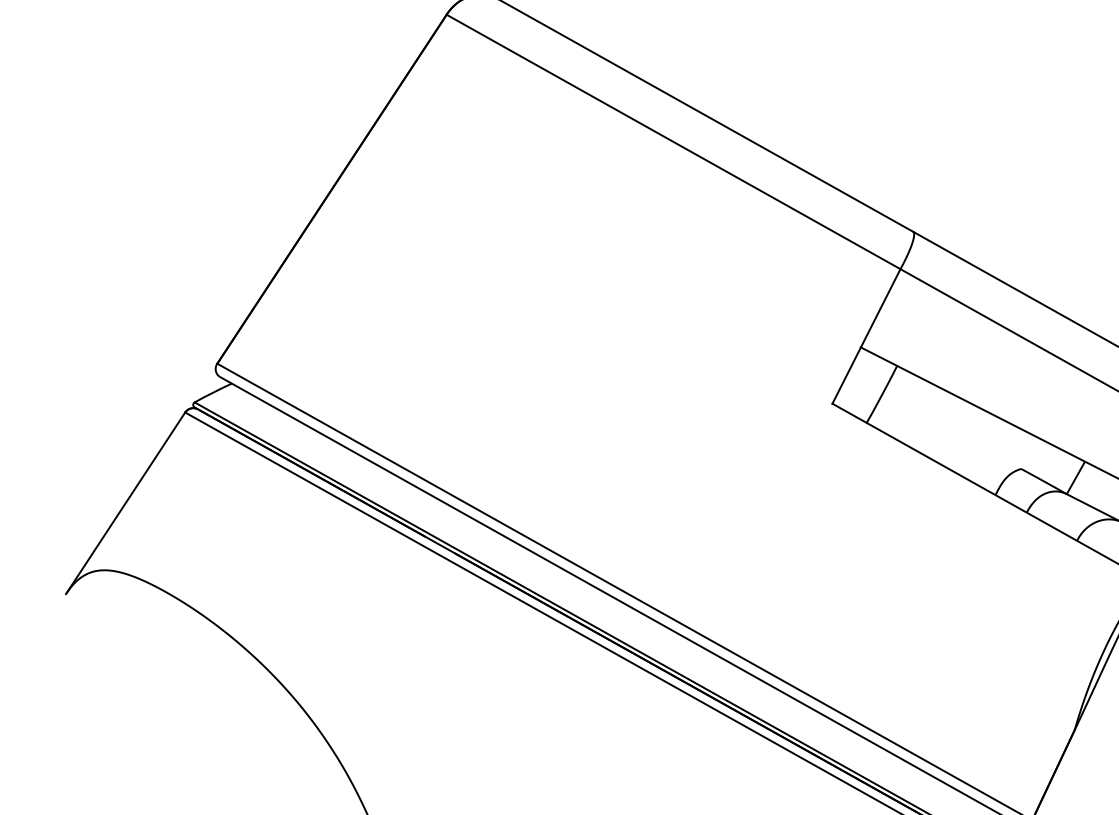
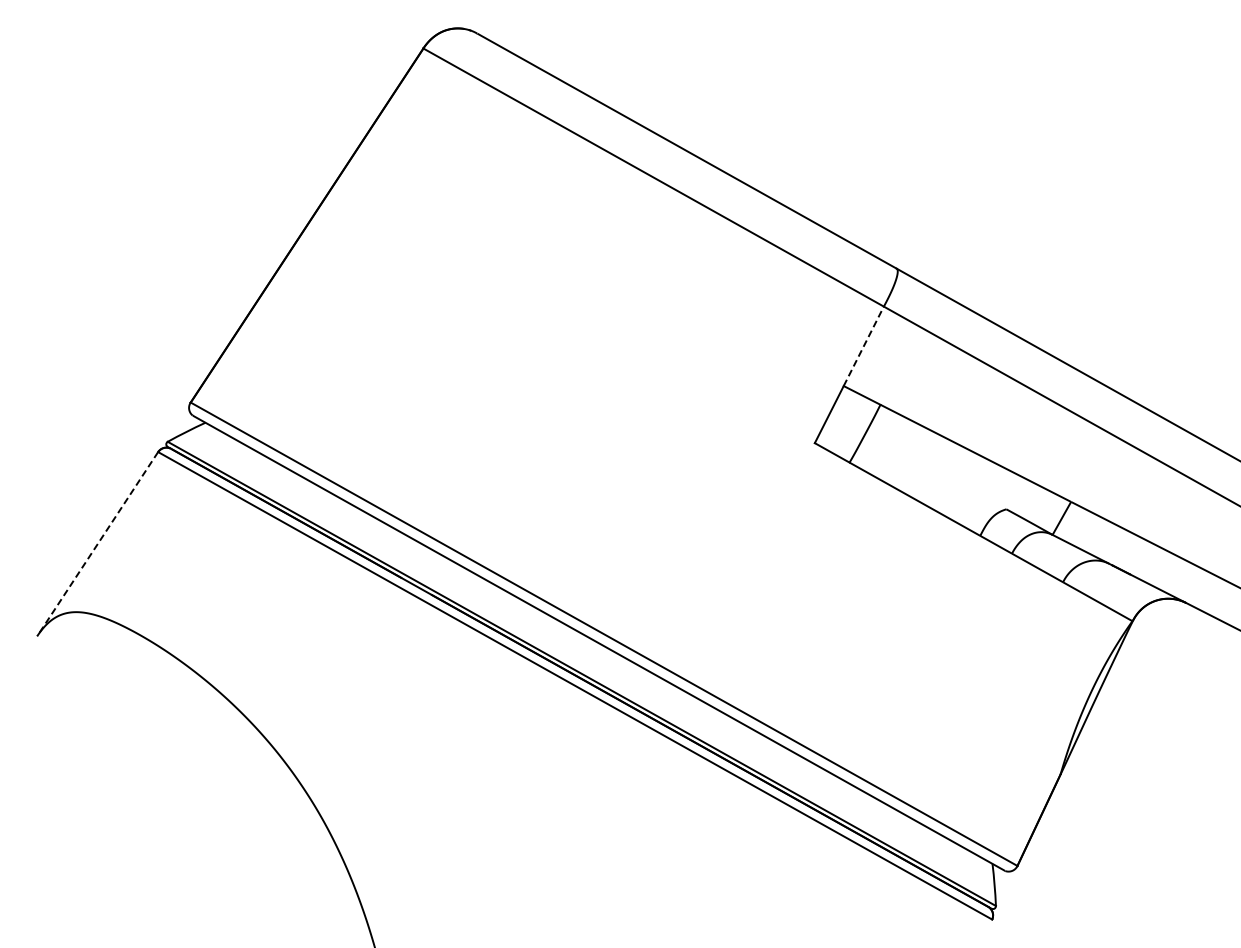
line: (880, 308) -> (863, 346), solid -> dashed
line: (125, 503) -> (97, 544), solid -> dashed

